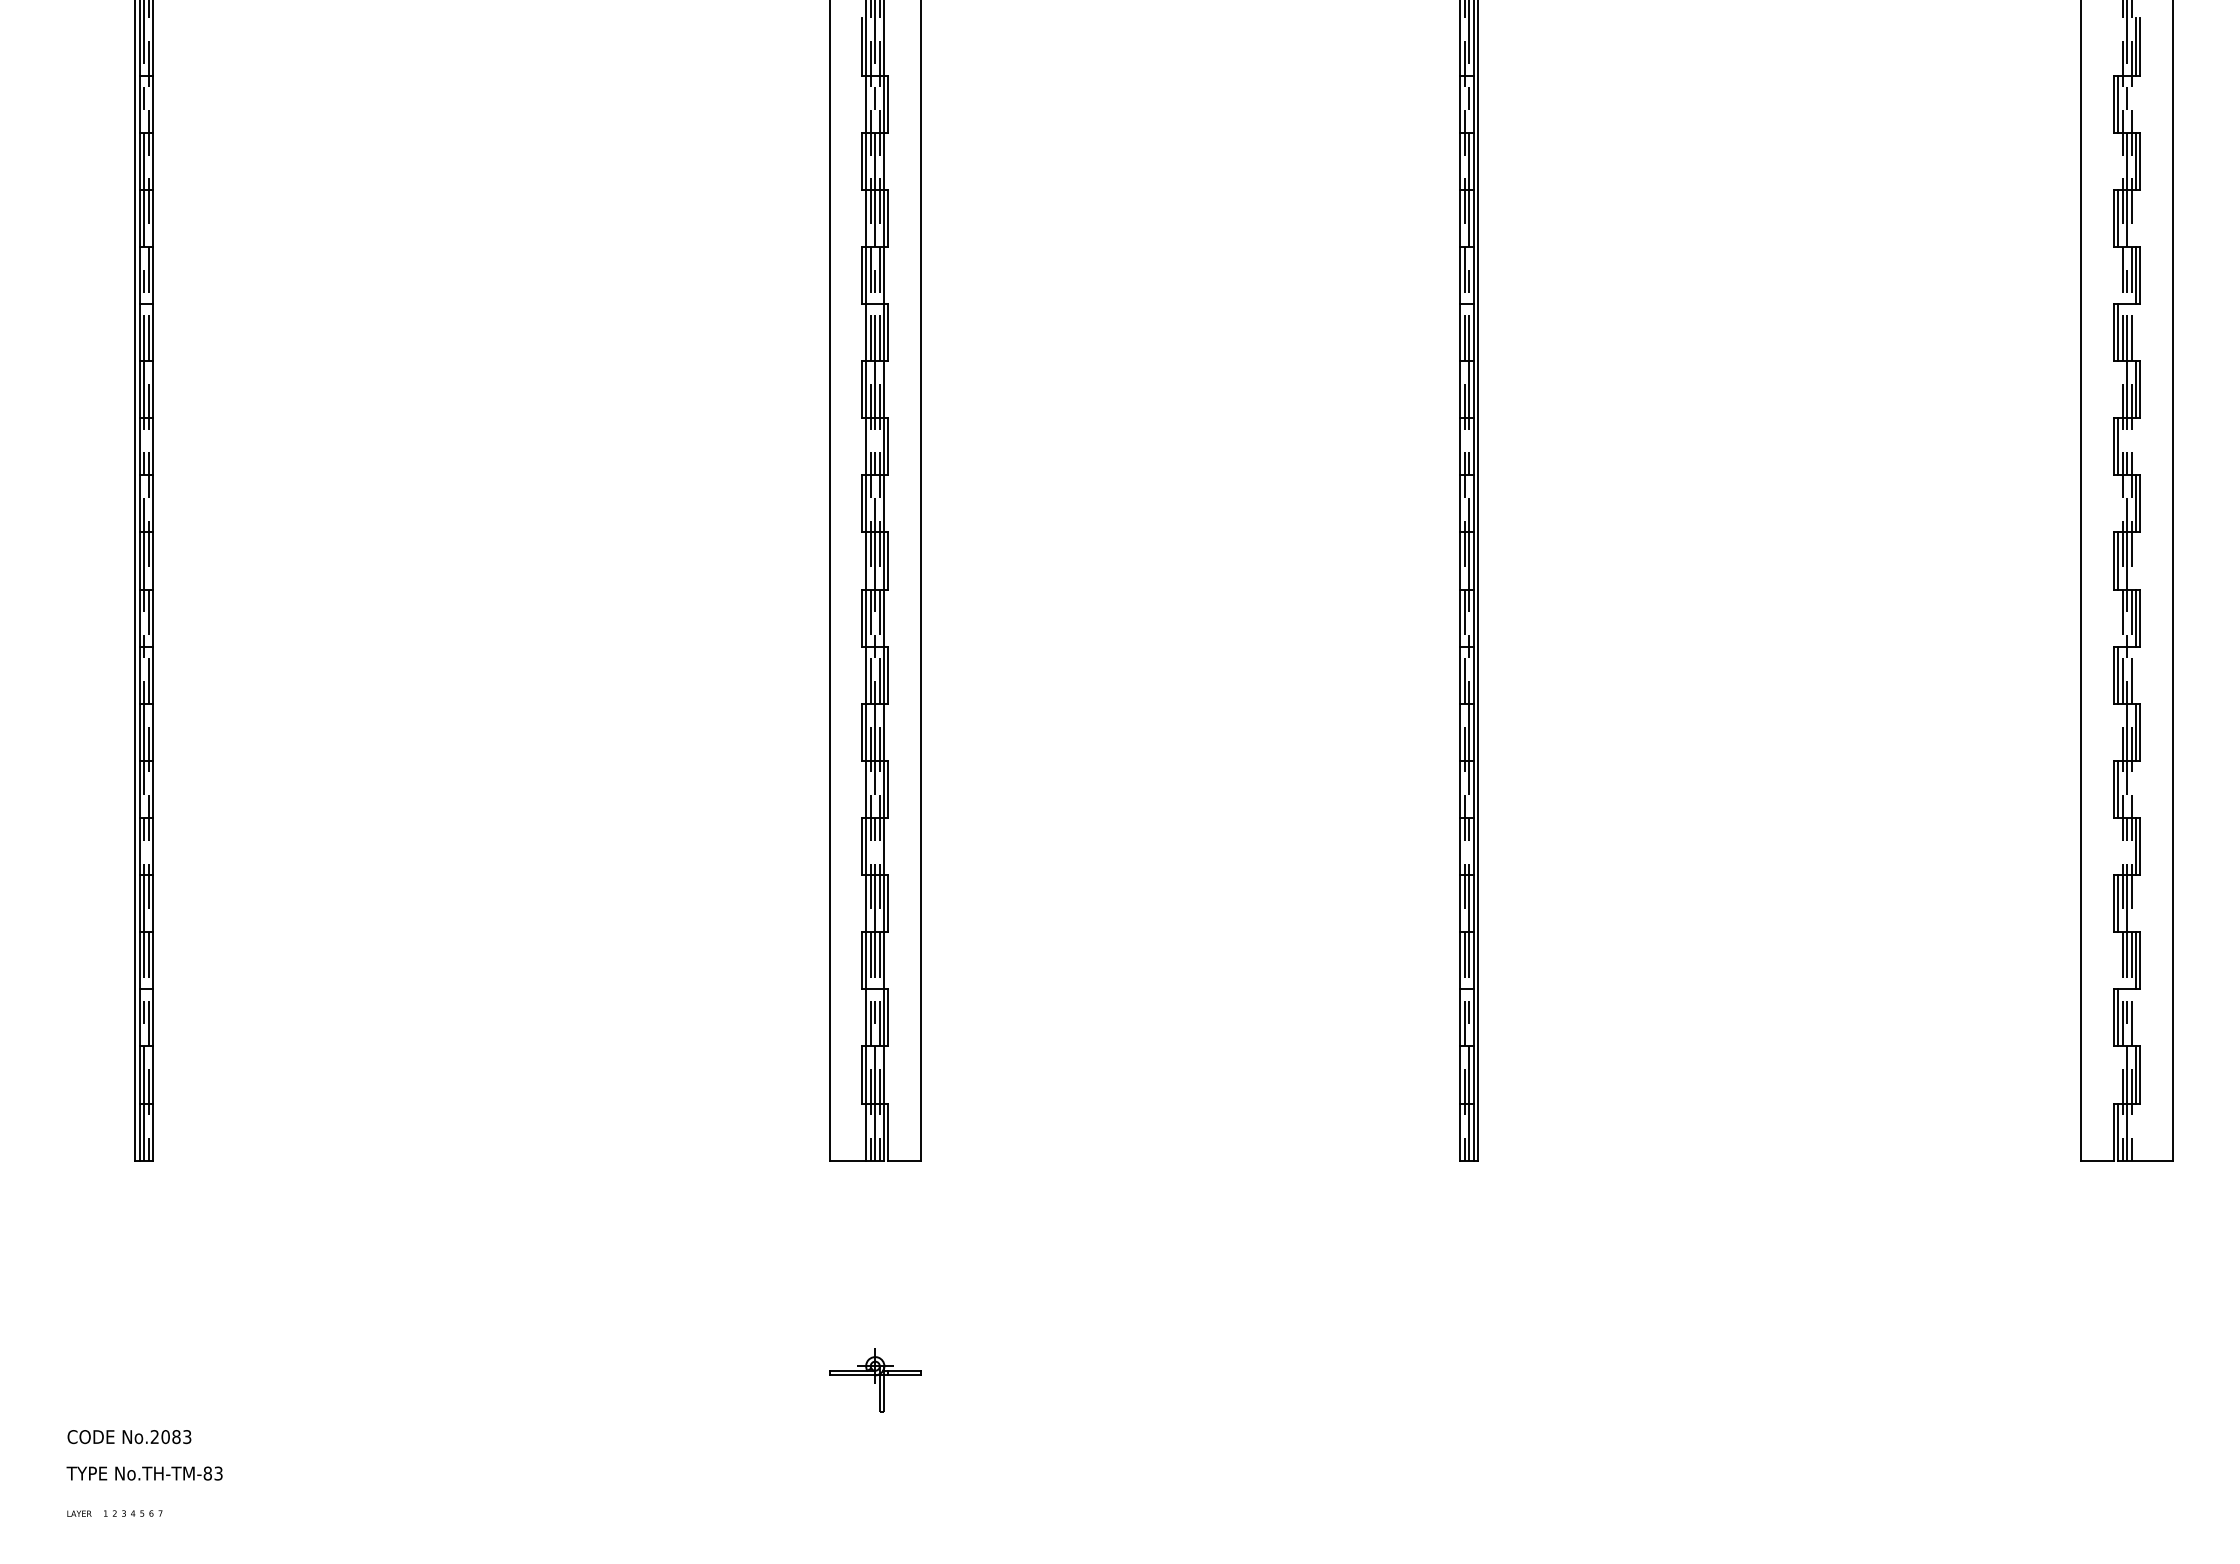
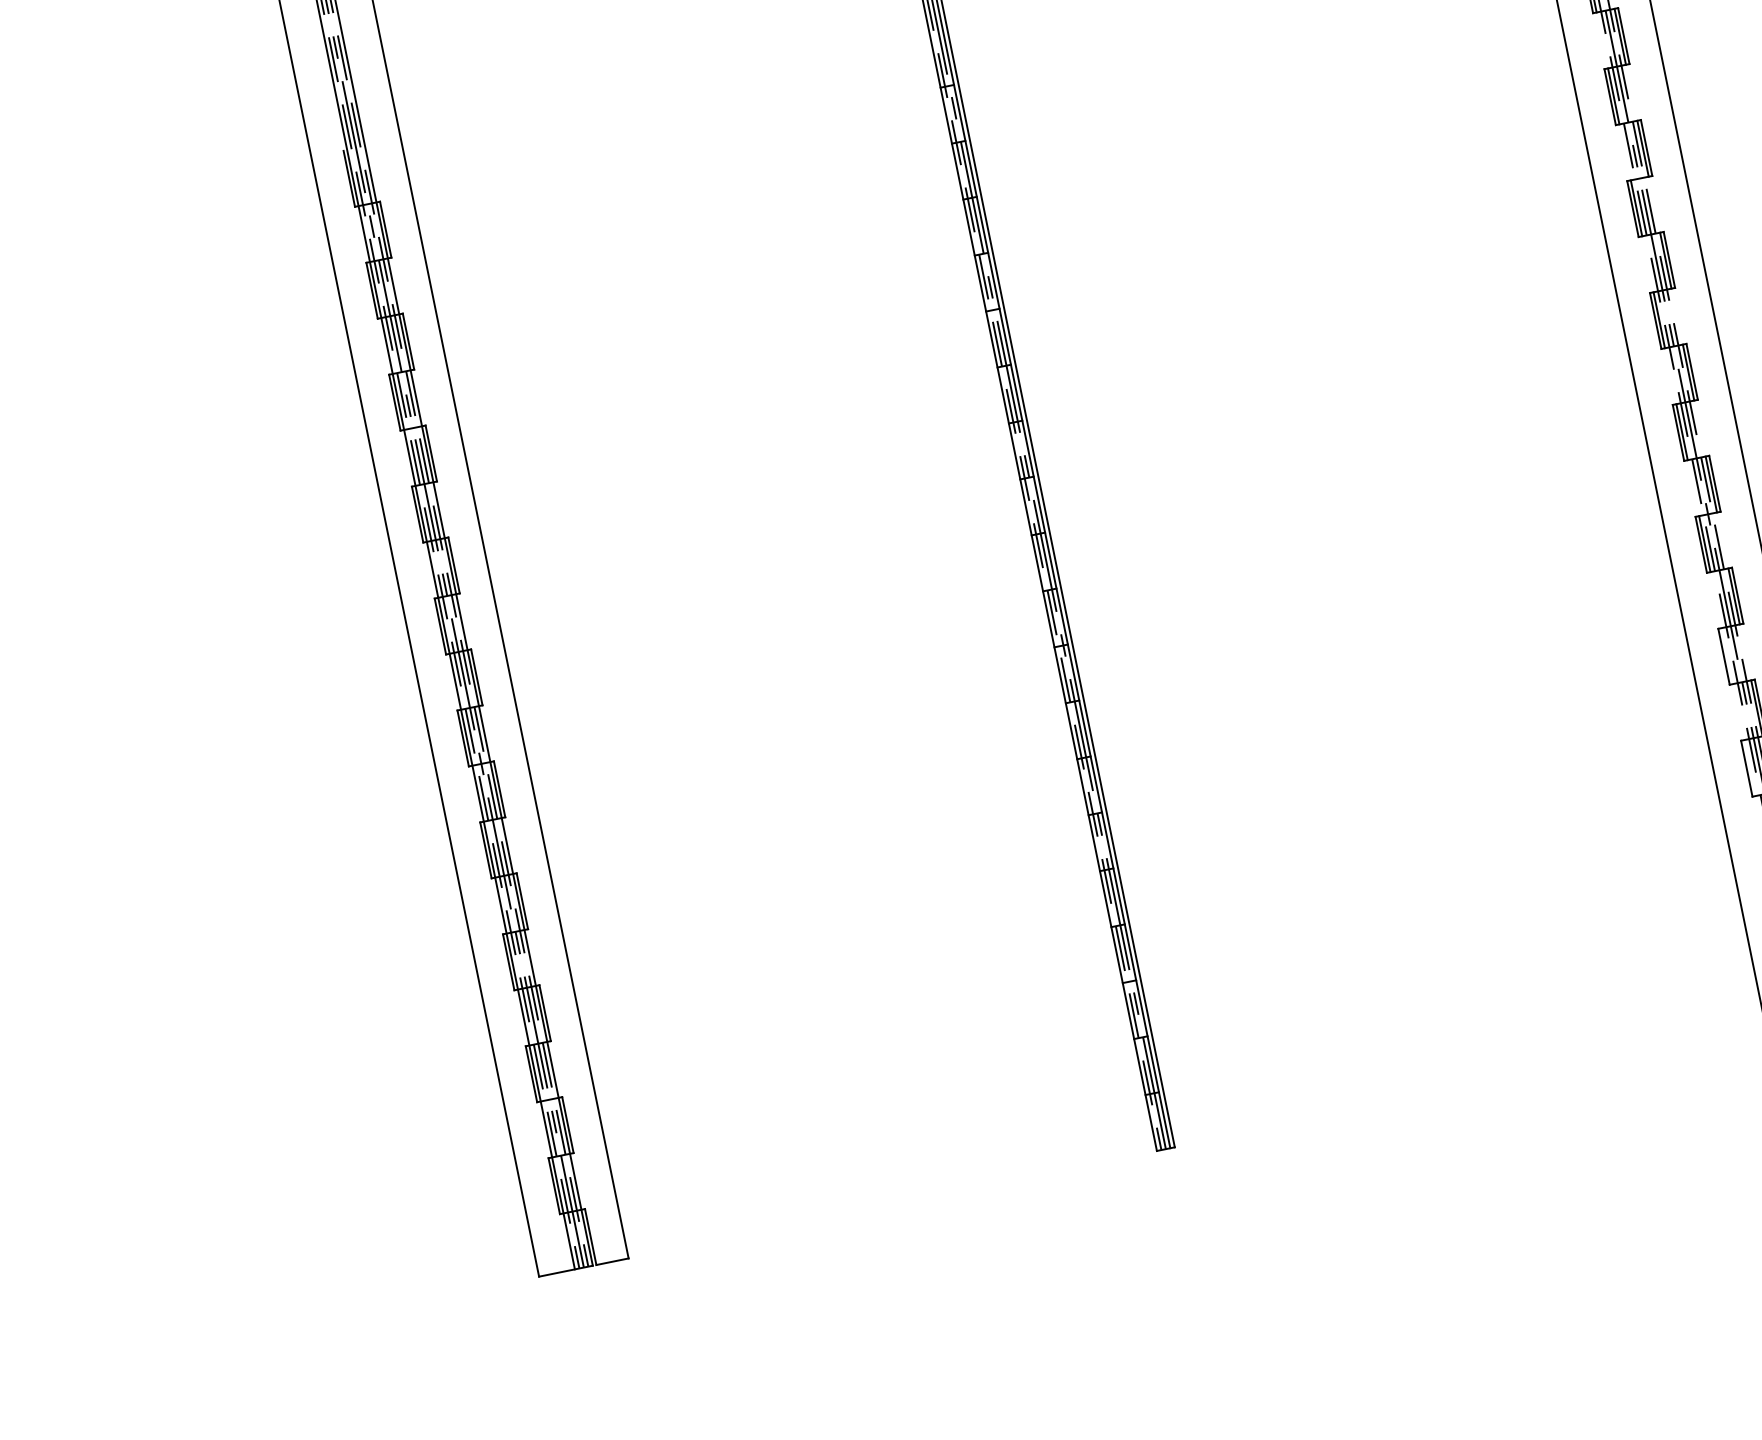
line: (2117, 788) -> (1726, 655), removed
line: (2117, 903) -> (1749, 767), removed

